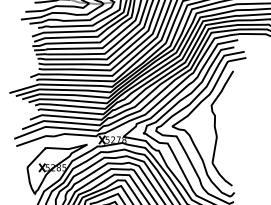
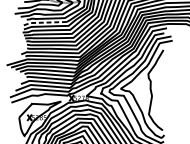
line: (62, 32) -> (43, 22), solid -> dashed

